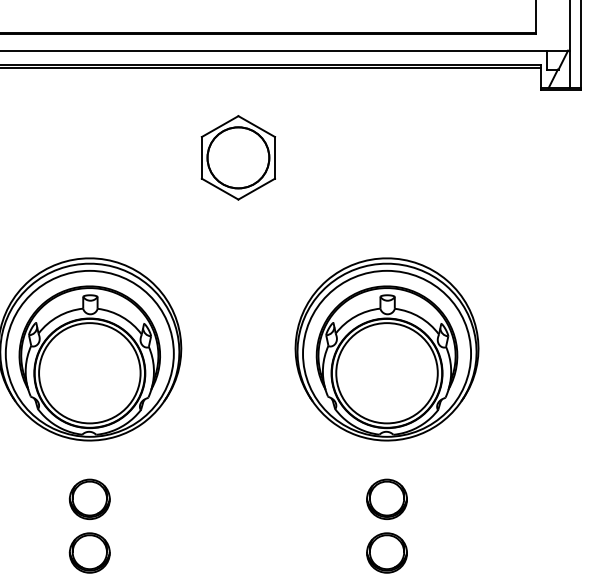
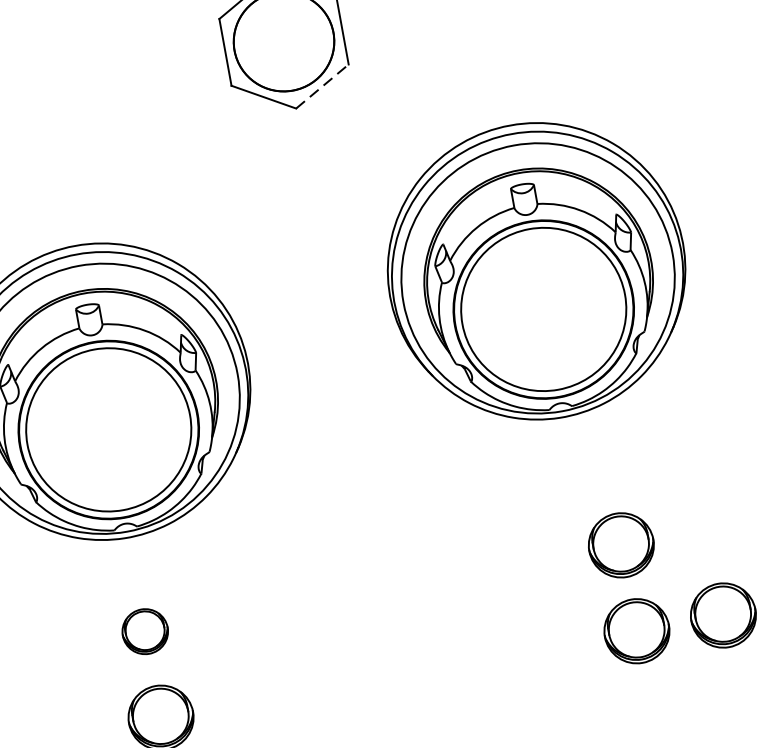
line: (257, 188) -> (323, 85), solid -> dashed
part: (386, 349) -> (535, 271), moved
part: (89, 498) -> (144, 630), size x0.7
part: (440, 552) -> (722, 614), added

